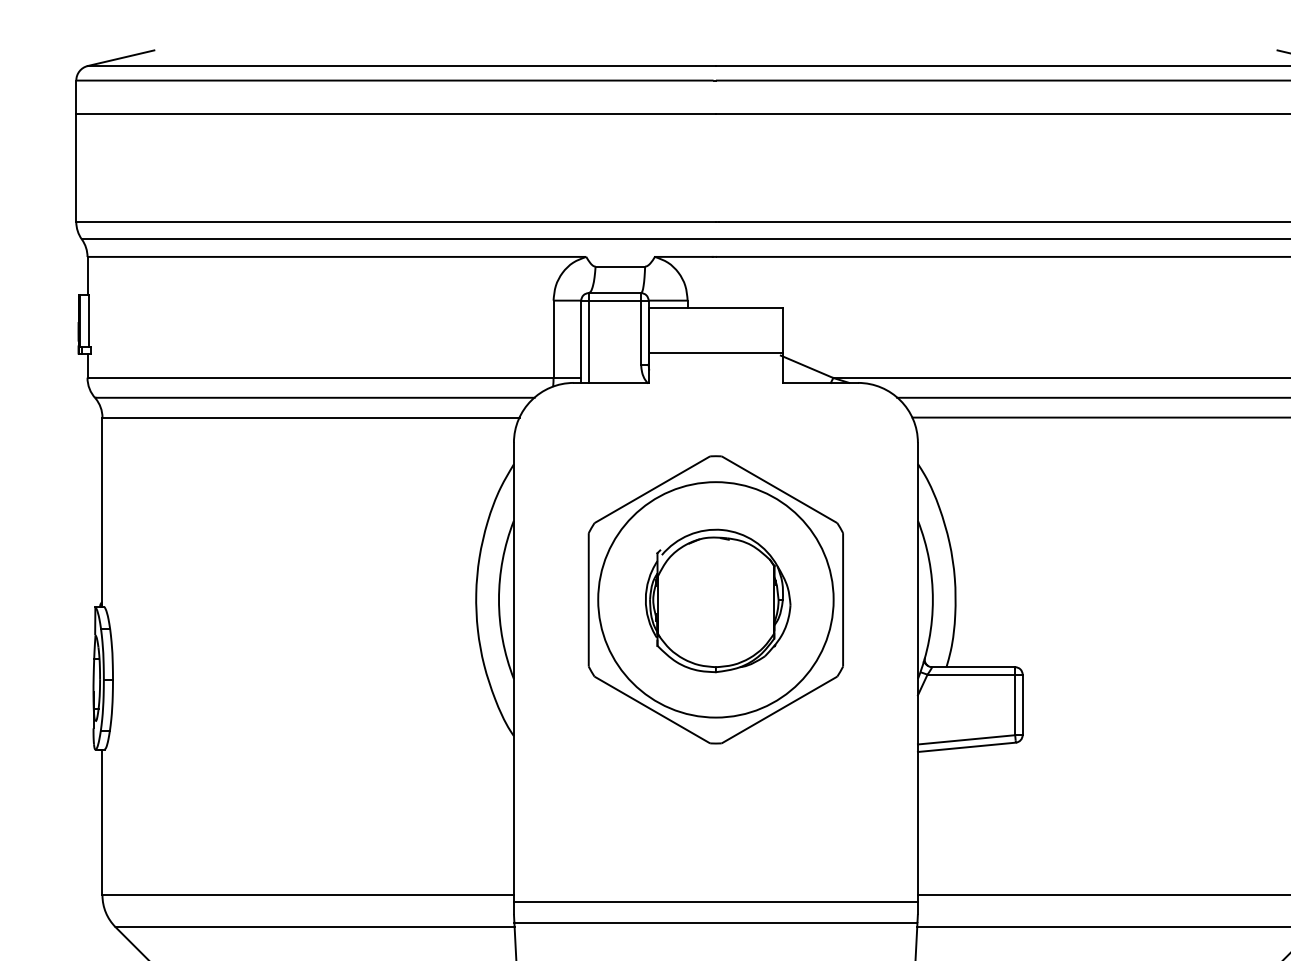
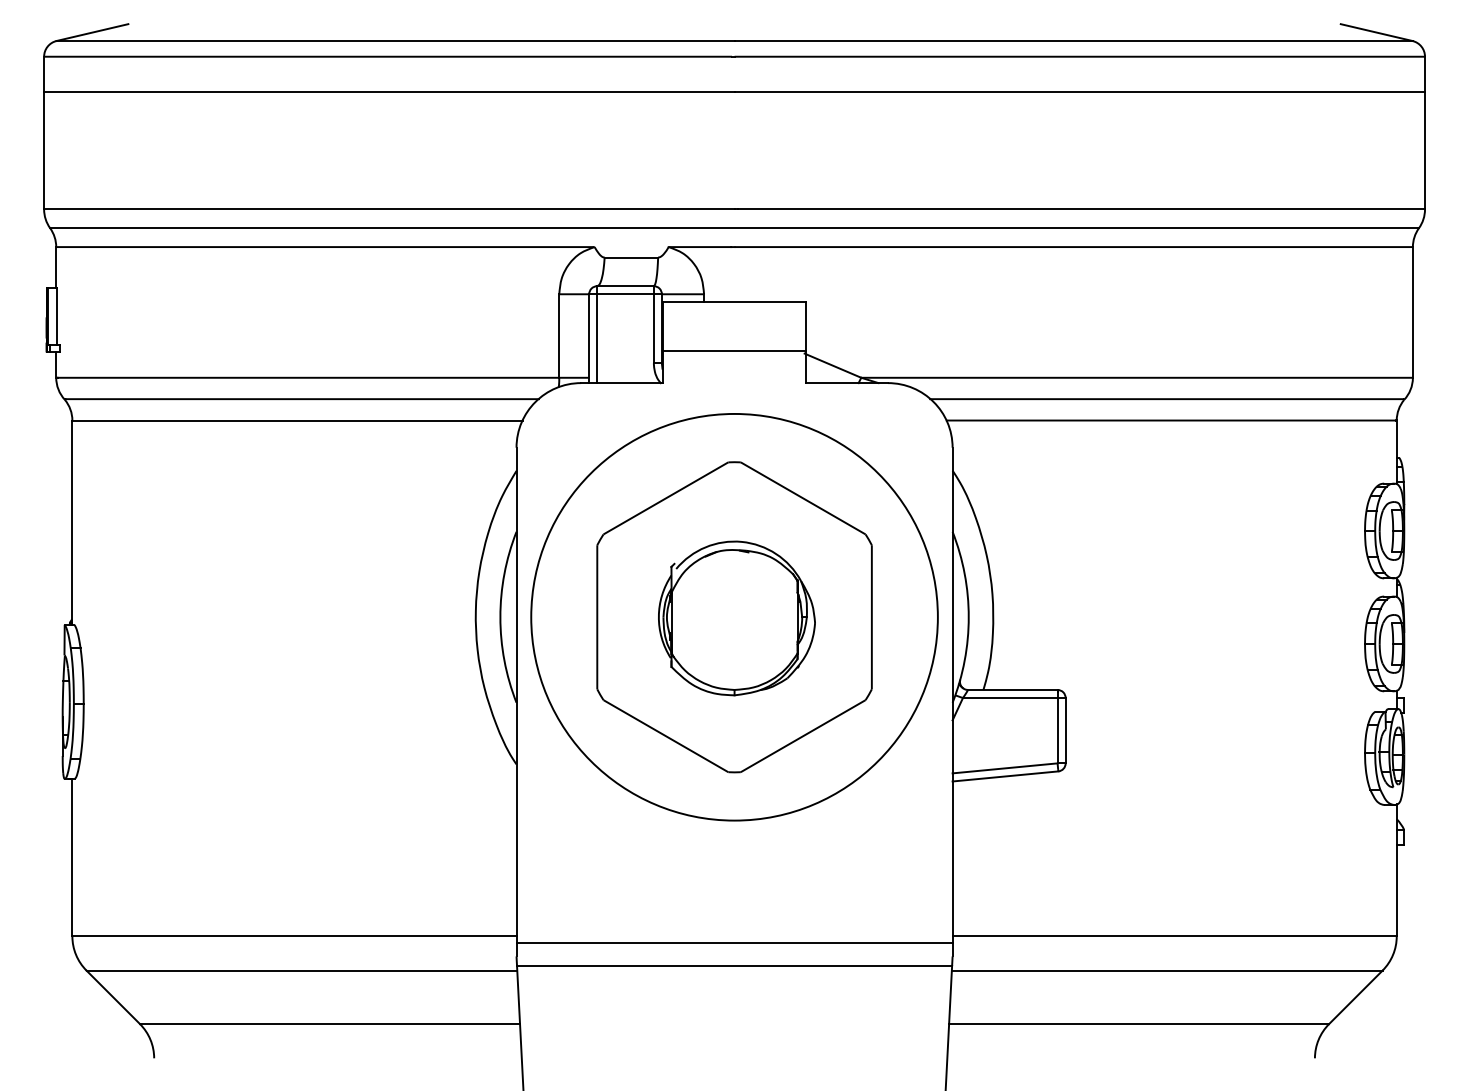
circle: (715, 600) -> (734, 617), size x1.6

